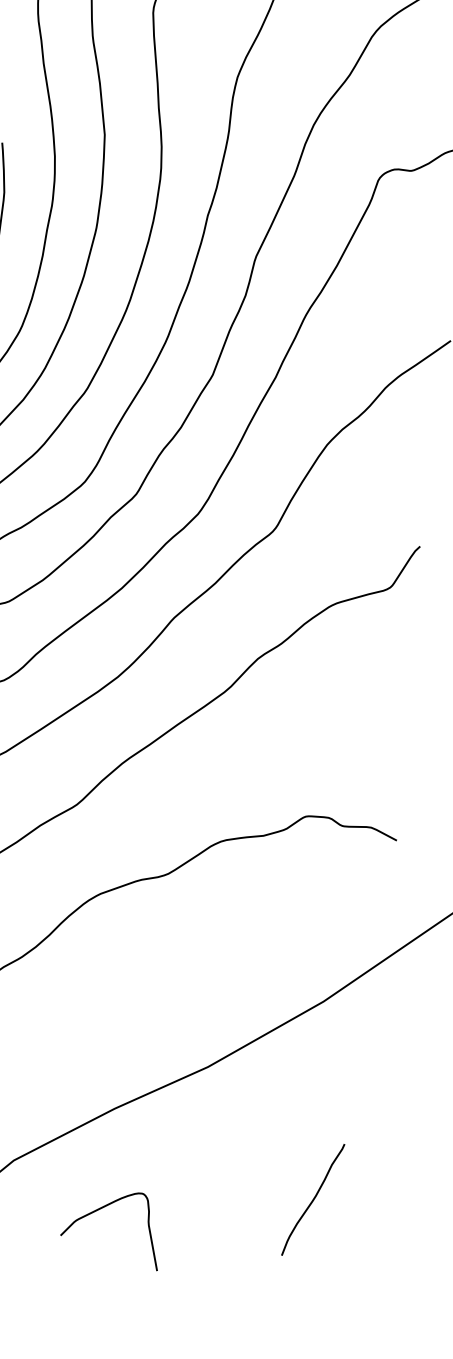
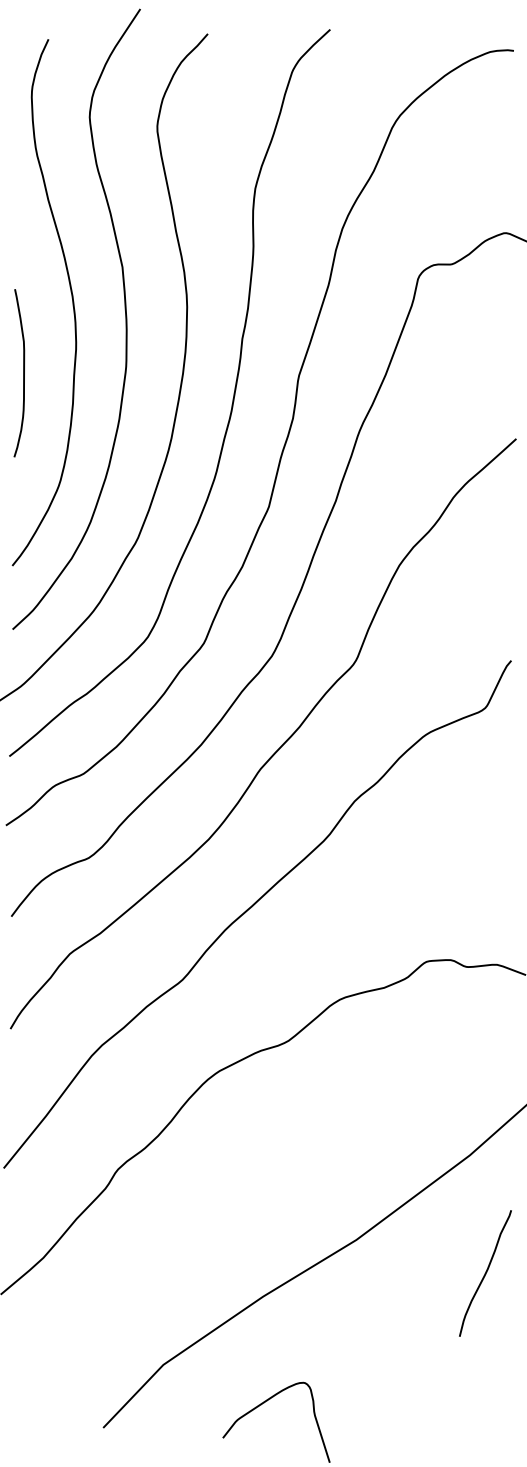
curve: (313, 1199) -> (485, 1273), moved

